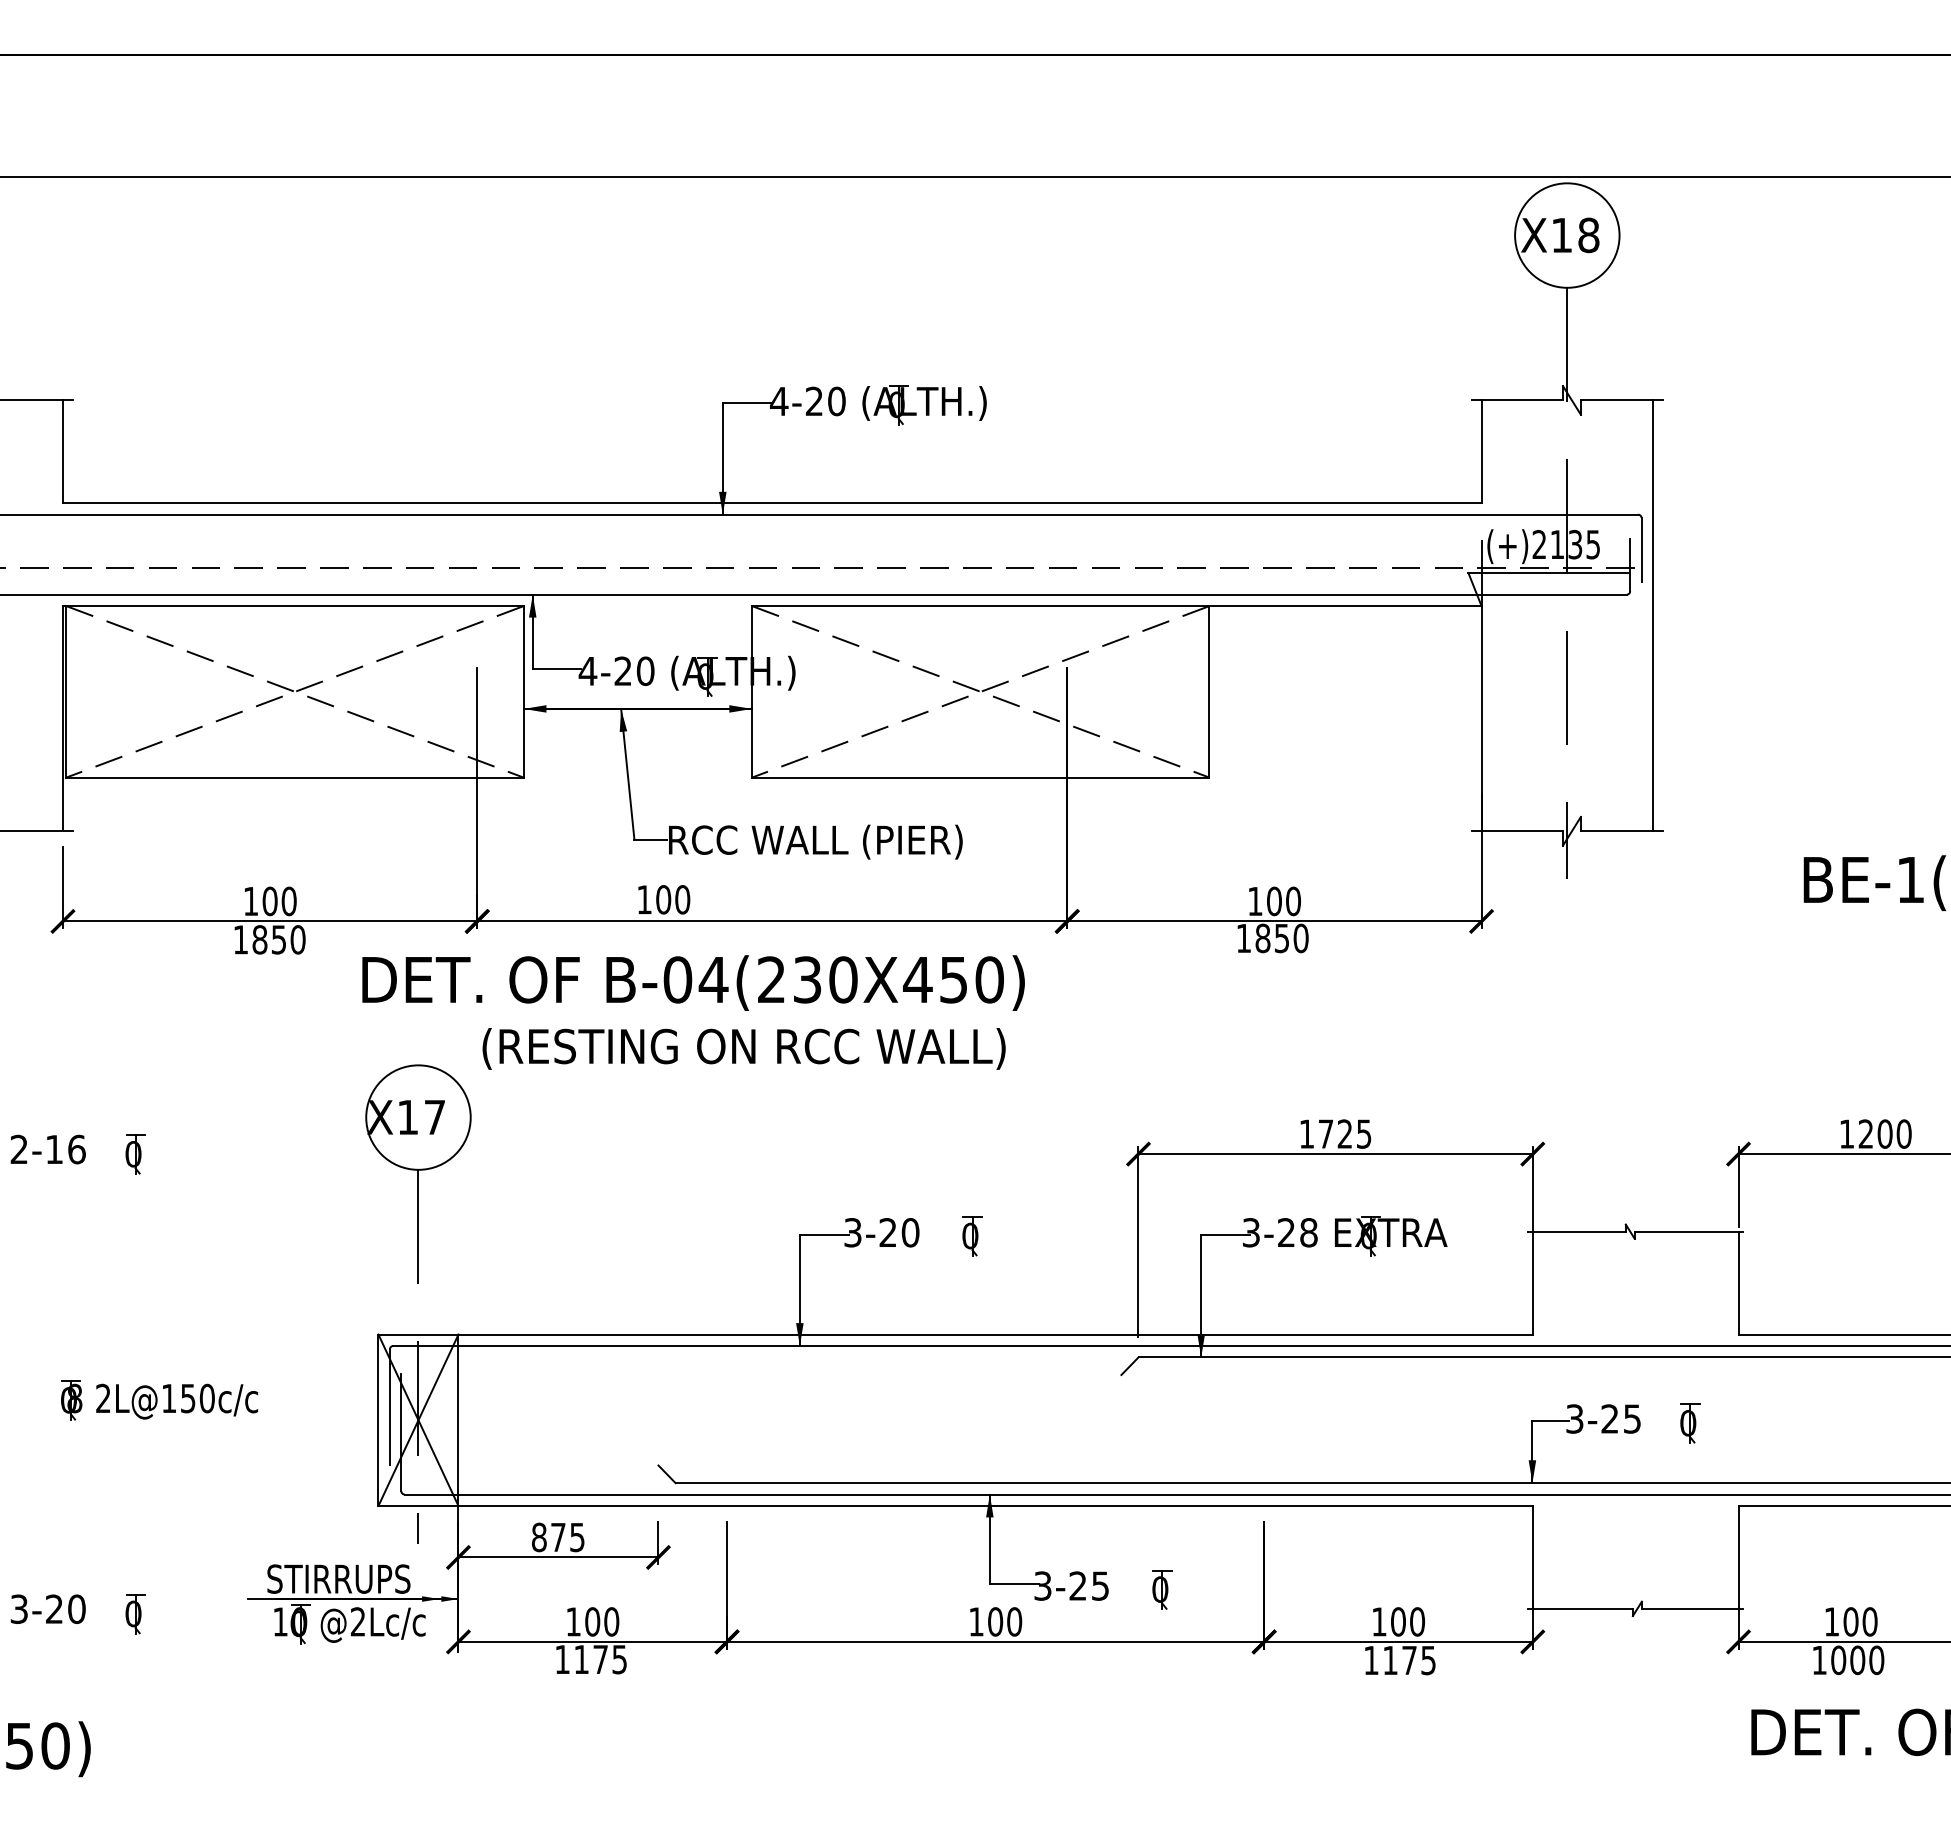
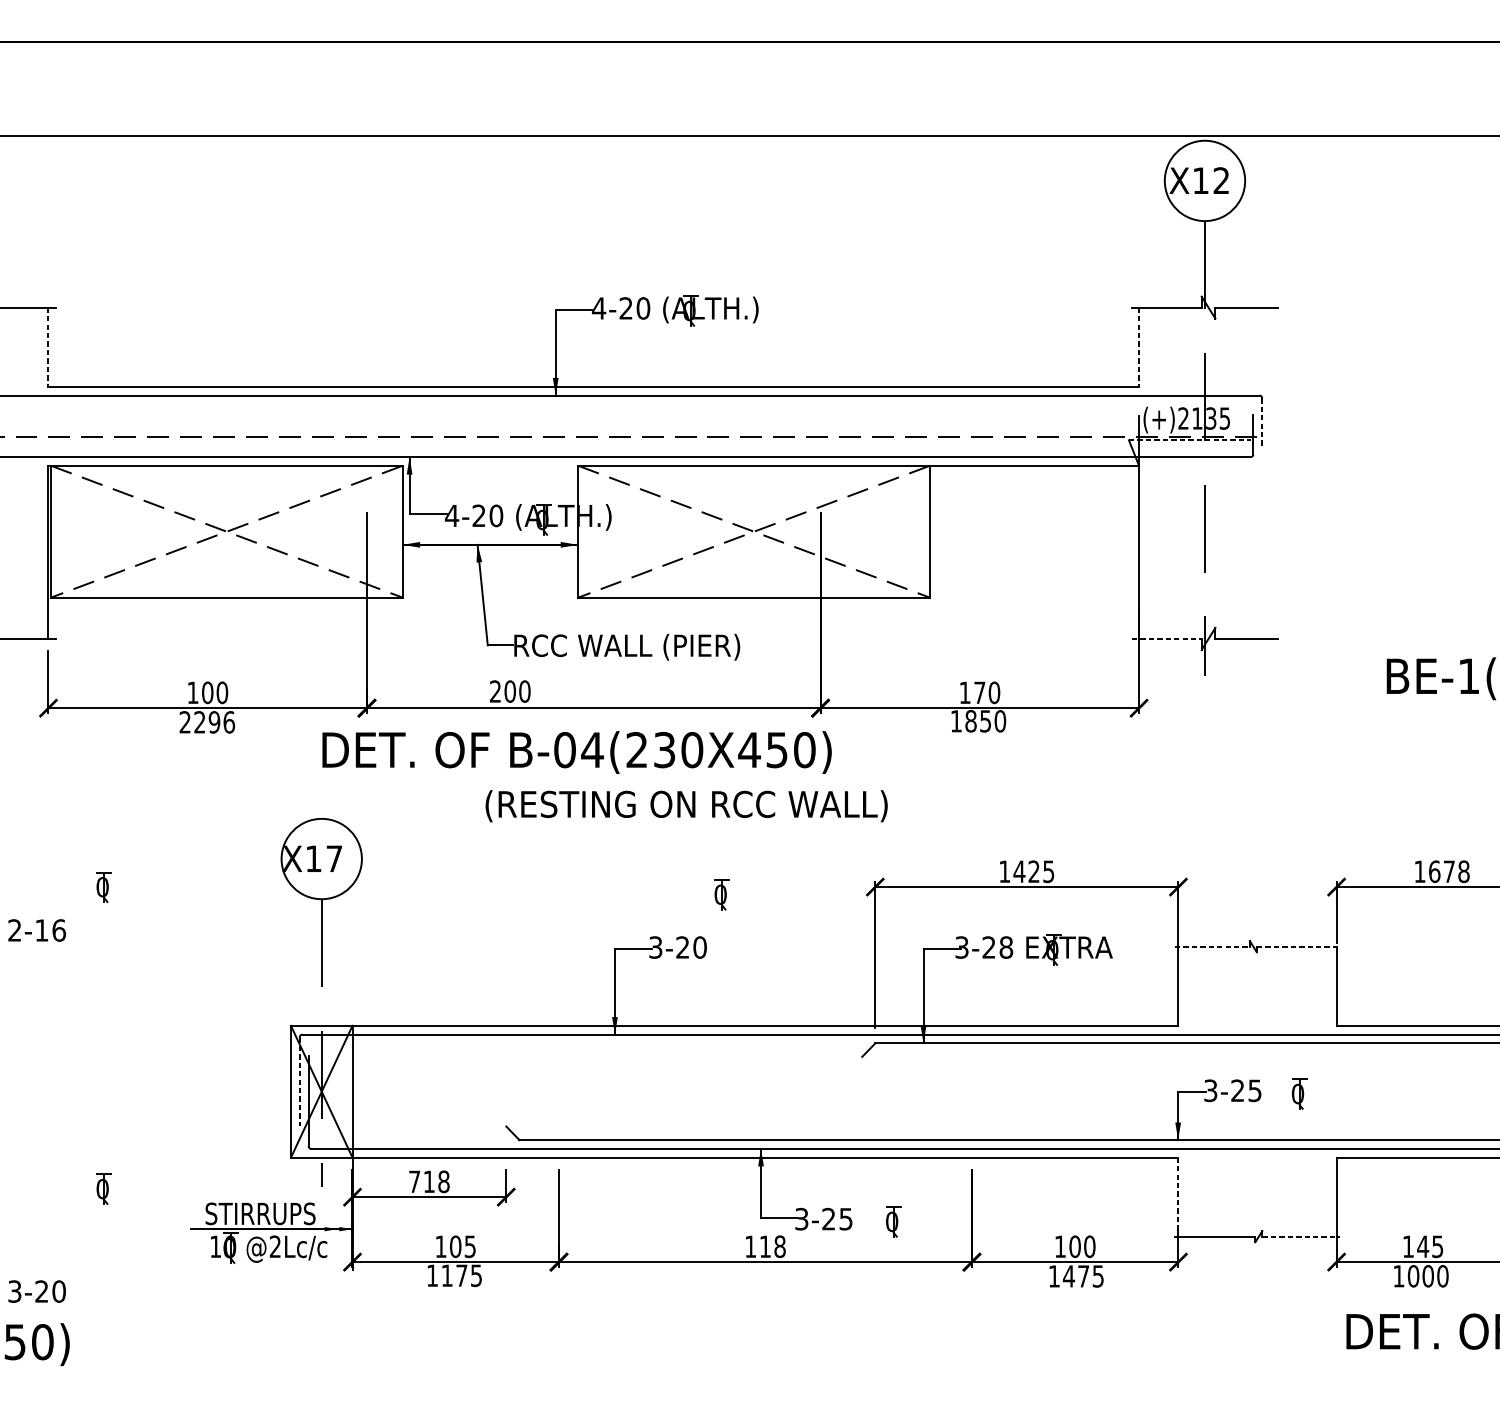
text: (1588, 235) -> (1221, 180), X18 -> X12
line: (63, 452) -> (48, 347), solid -> dashed
line: (1481, 452) -> (1139, 347), solid -> dashed
line: (1641, 550) -> (1262, 423), solid -> dashed
line: (1548, 573) -> (1190, 440), solid -> dashed
line: (1653, 615) -> (1271, 473), removed
line: (1518, 831) -> (1167, 639), solid -> dashed
text: (644, 899) -> (495, 691), 100 -> 200
text: (1274, 901) -> (979, 692), 100 -> 170
text: (269, 939) -> (207, 722), 1850 -> 2296
text: (693, 982) -> (577, 752), moved
text: (743, 1048) -> (686, 805), moved
text: (1325, 1133) -> (1019, 871), 1725 -> 1425
text: (1884, 1133) -> (1448, 871), 1200 -> 1678
text: (47, 1149) -> (36, 930), moved
line: (1576, 1231) -> (1212, 946), solid -> dashed
line: (1689, 1231) -> (1298, 946), solid -> dashed
part: (972, 1236) -> (722, 895), moved
part: (159, 1400) -> (122, 1076), removed
line: (389, 1407) -> (299, 1081), solid -> dashed
text: (558, 1537) -> (429, 1181), 875 -> 718
line: (1532, 1557) -> (1178, 1197), solid -> dashed
text: (47, 1608) -> (36, 1291), moved
line: (1692, 1608) -> (1301, 1236), solid -> dashed
part: (135, 1614) -> (104, 1189), moved
text: (611, 1621) -> (470, 1246), 100 -> 105
text: (1005, 1621) -> (773, 1246), 100 -> 118
text: (1860, 1621) -> (1430, 1246), 100 -> 145
text: (1390, 1660) -> (1069, 1276), 1175 -> 1475

